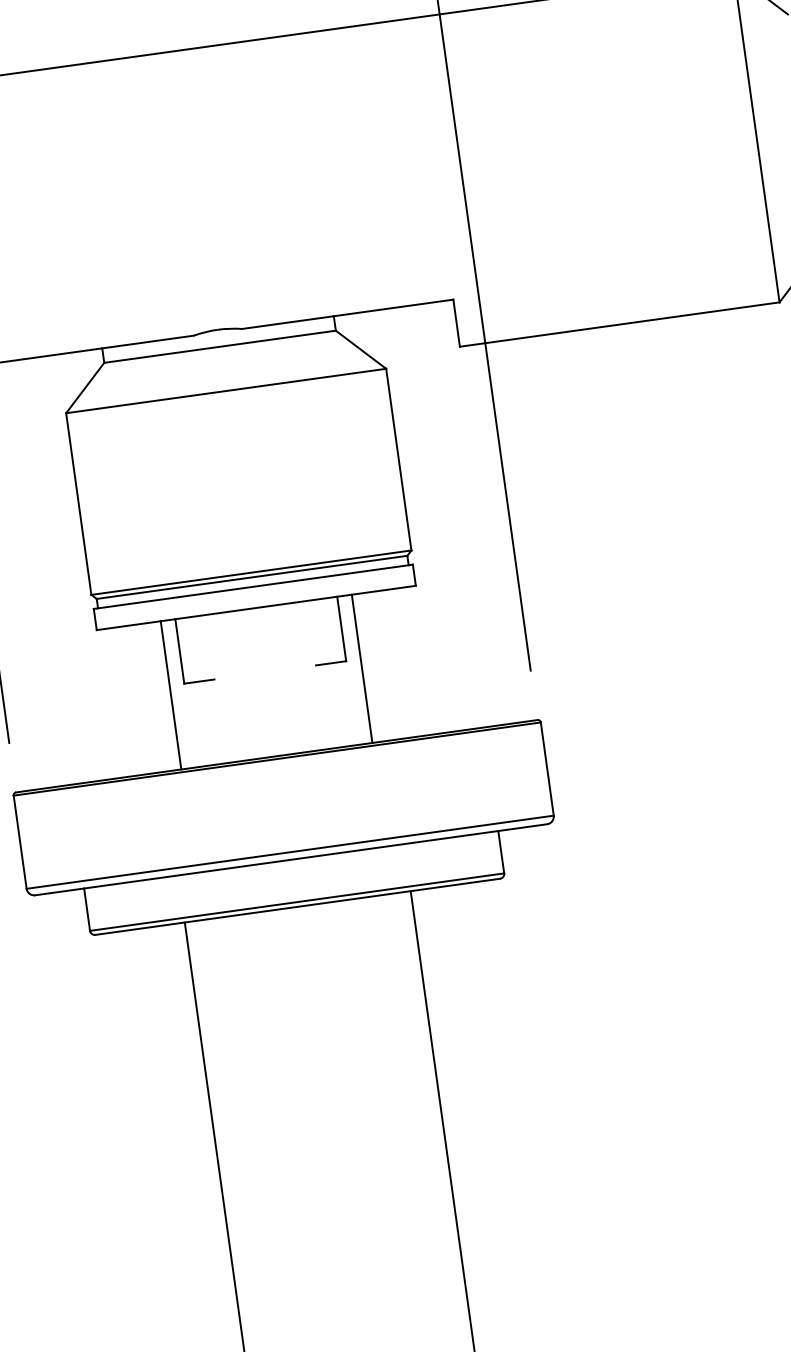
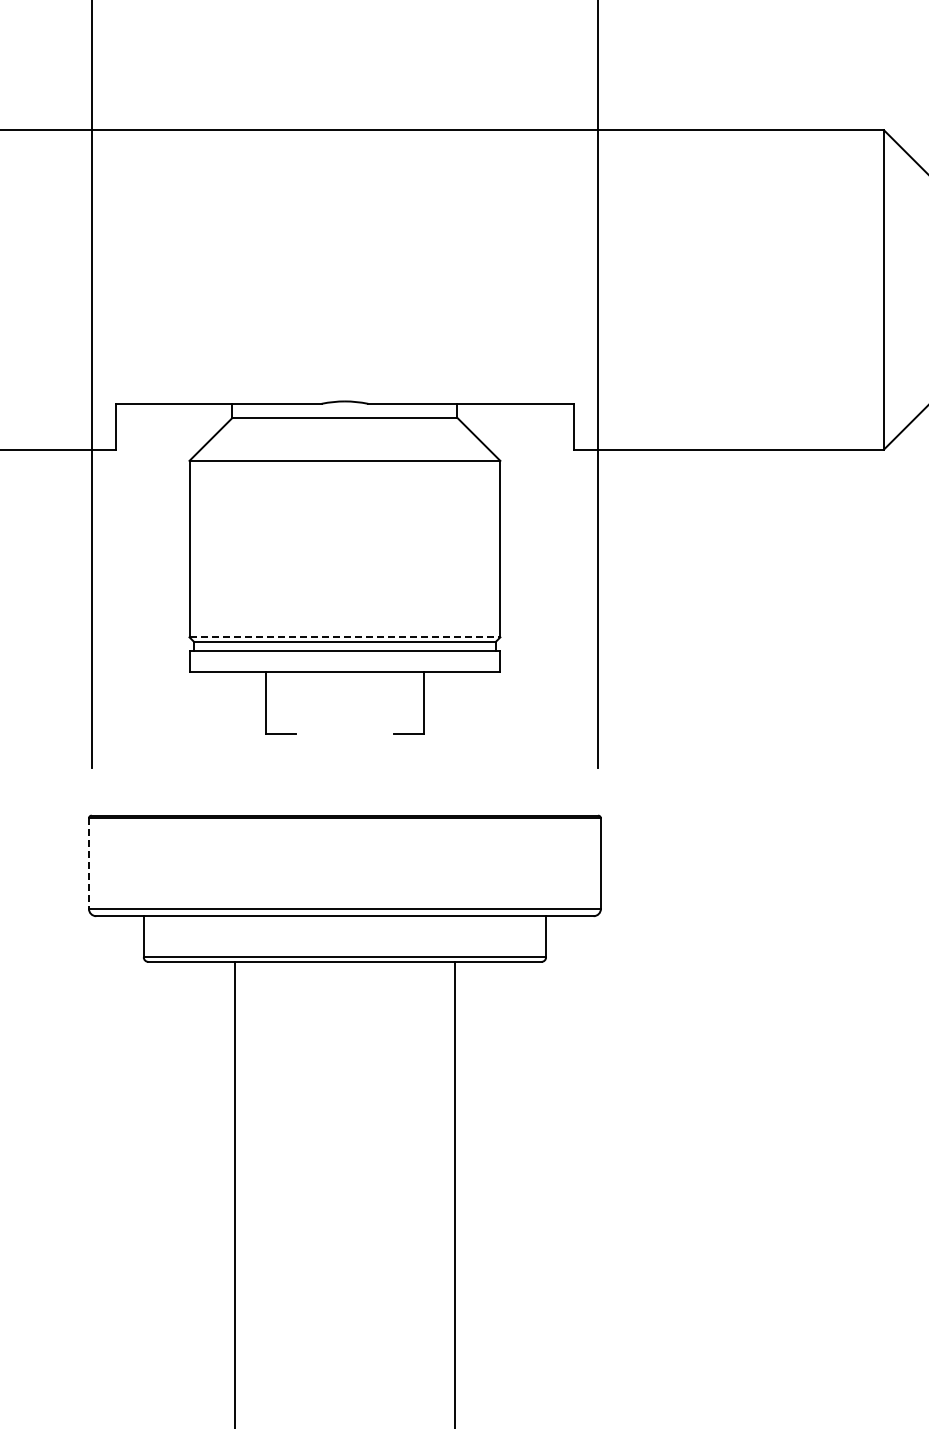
line: (251, 572) -> (345, 637), solid -> dashed
line: (361, 668) -> (437, 743), removed
line: (171, 695) -> (252, 743), removed
line: (19, 843) -> (88, 864), solid -> dashed

